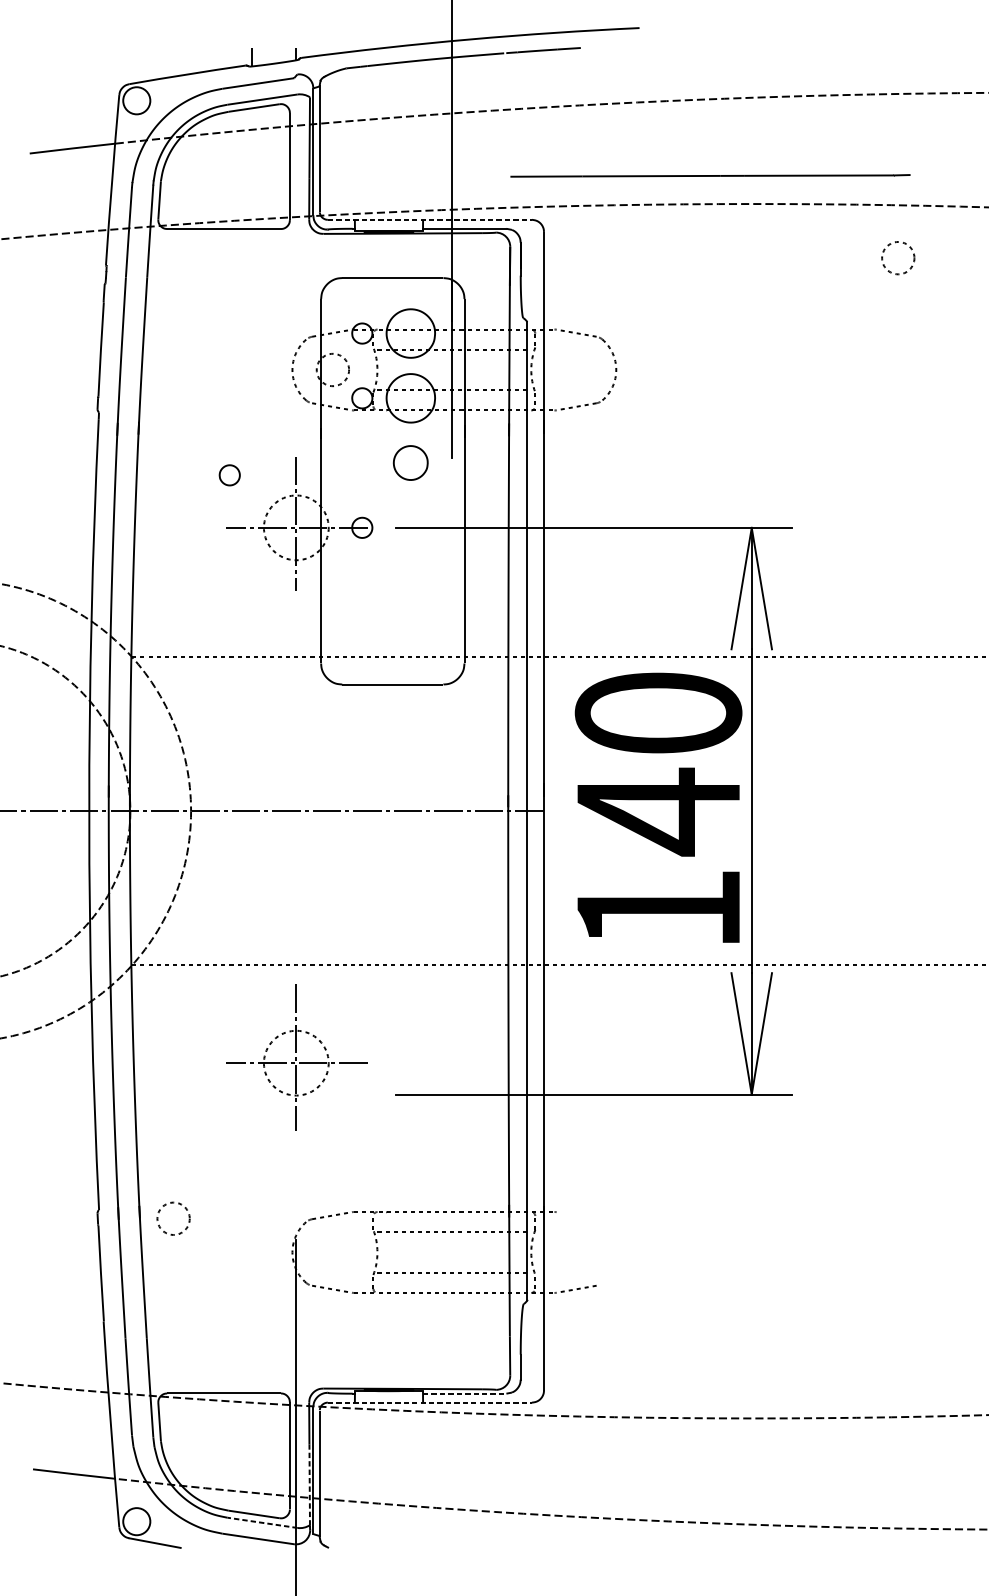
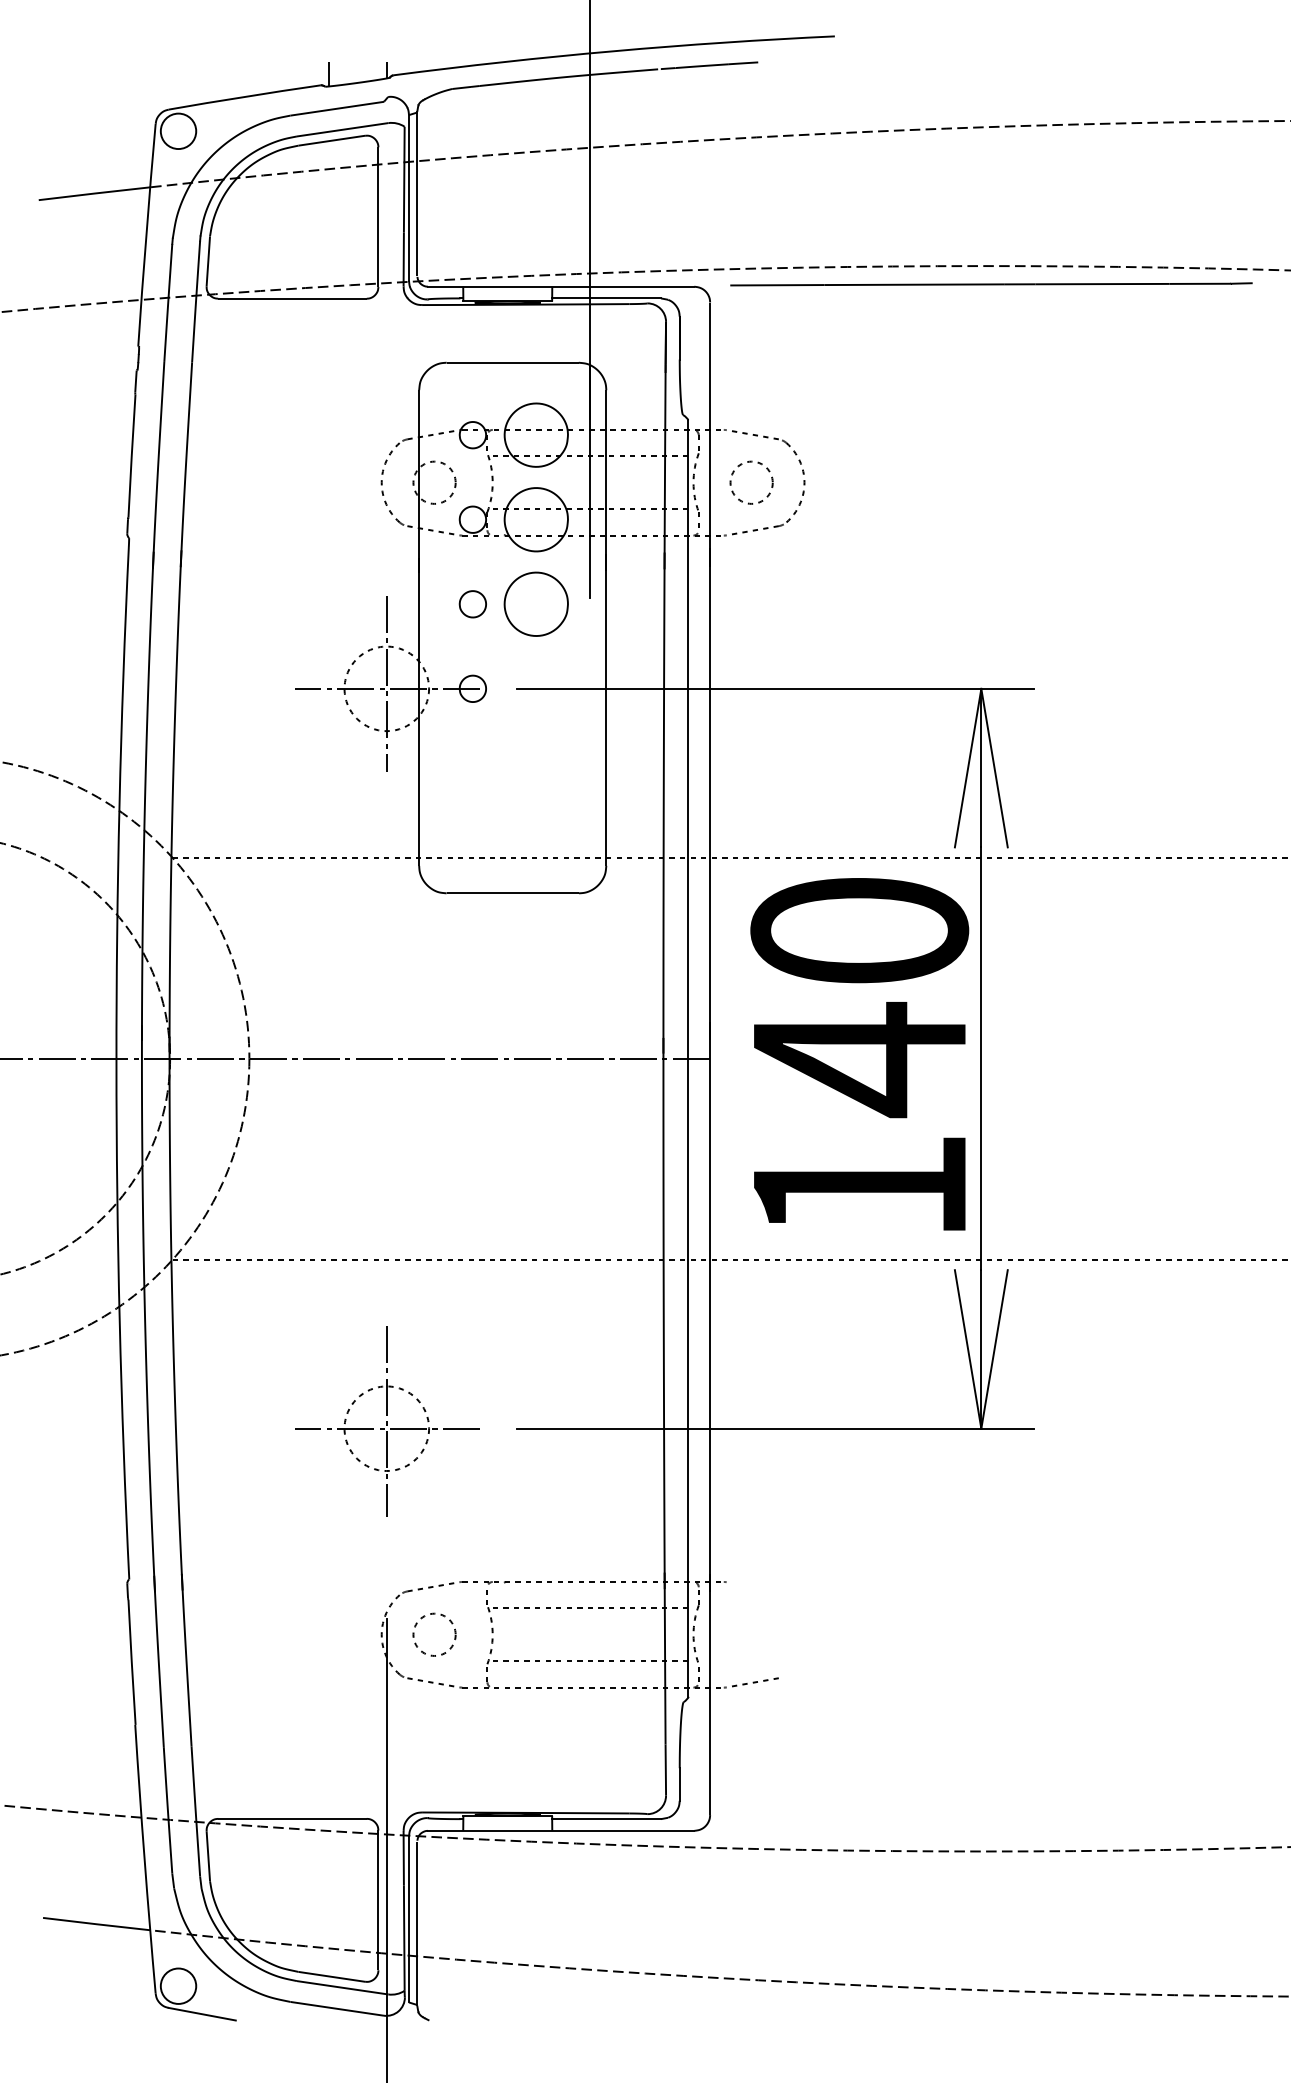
line: (710, 176) -> (991, 284), moved
line: (430, 219) -> (561, 286), dashed -> solid
circle: (898, 257) -> (751, 482), moved
part: (410, 462) -> (535, 603), size x1.43
part: (229, 475) -> (472, 604), moved
part: (296, 1057) -> (387, 1421), moved
circle: (173, 1218) -> (434, 1634), moved
line: (465, 1393) -> (607, 1819), dashed -> solid
line: (430, 1402) -> (561, 1830), dashed -> solid
line: (309, 1485) -> (404, 1938), dashed -> solid
line: (262, 1522) -> (342, 1987), dashed -> solid

